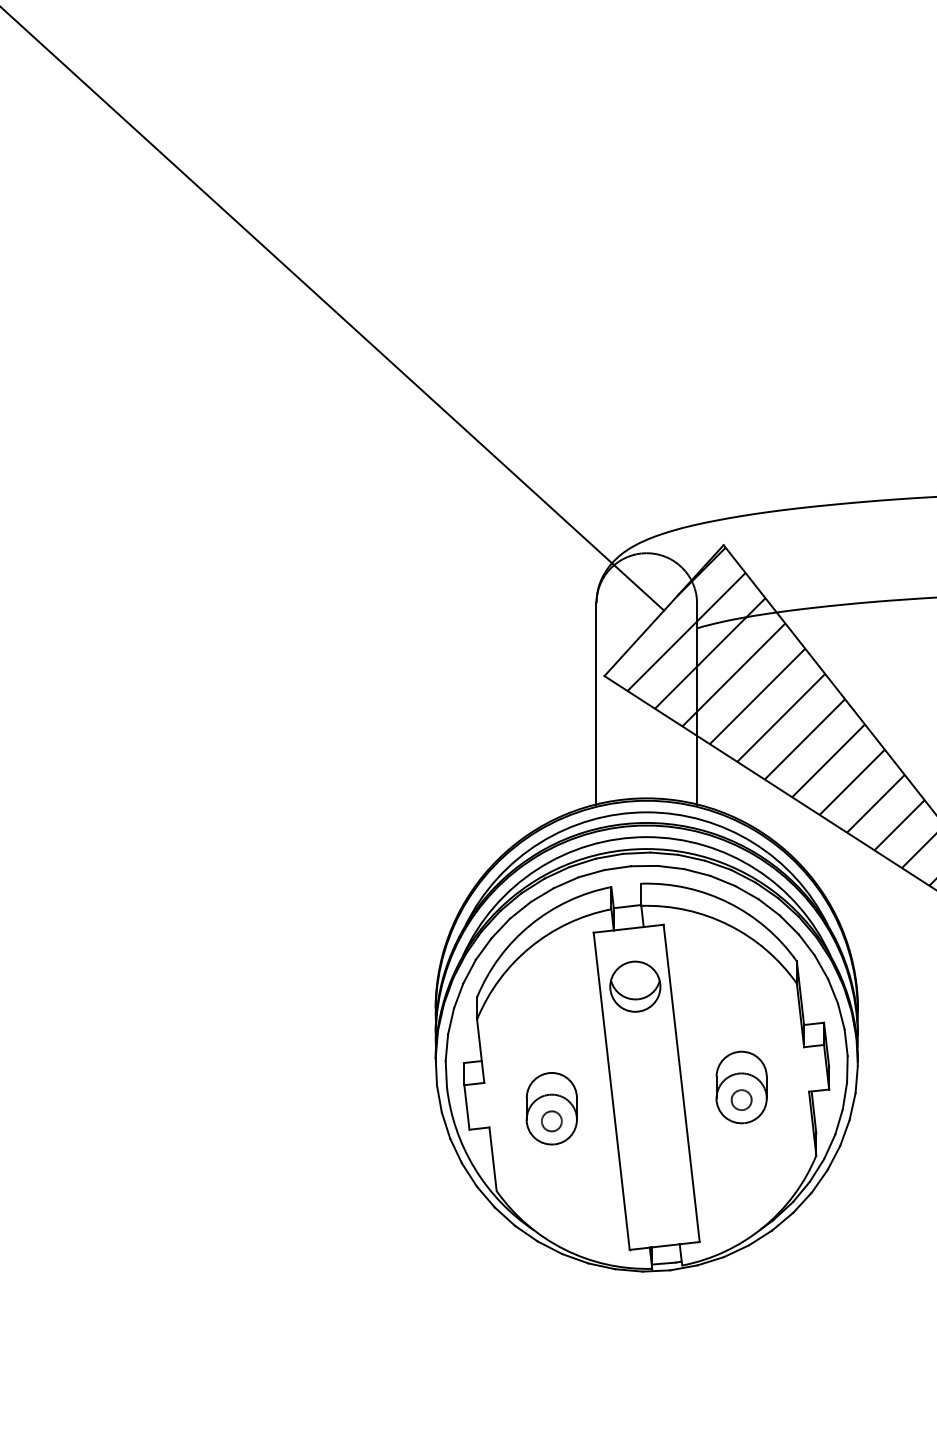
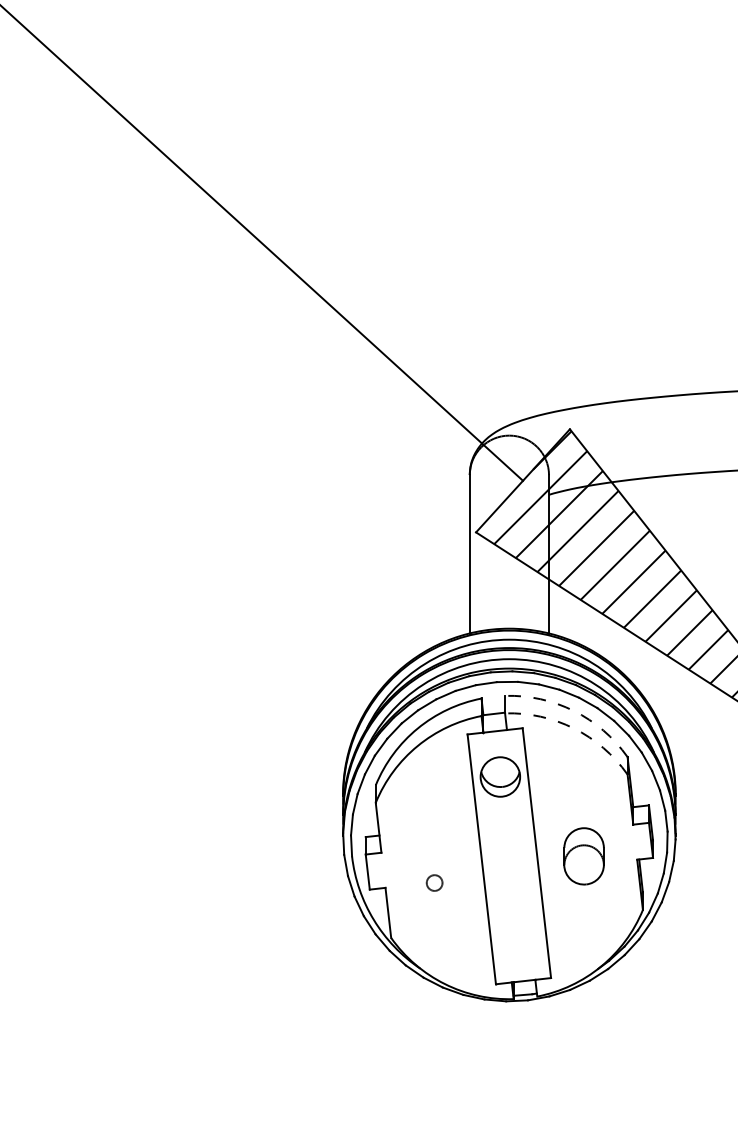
arc: (728, 902) -> (573, 710), solid -> dashed
arc: (728, 925) -> (573, 728), solid -> dashed
circle: (741, 1099) -> (583, 865), removed
part: (551, 1108) -> (434, 872), removed

